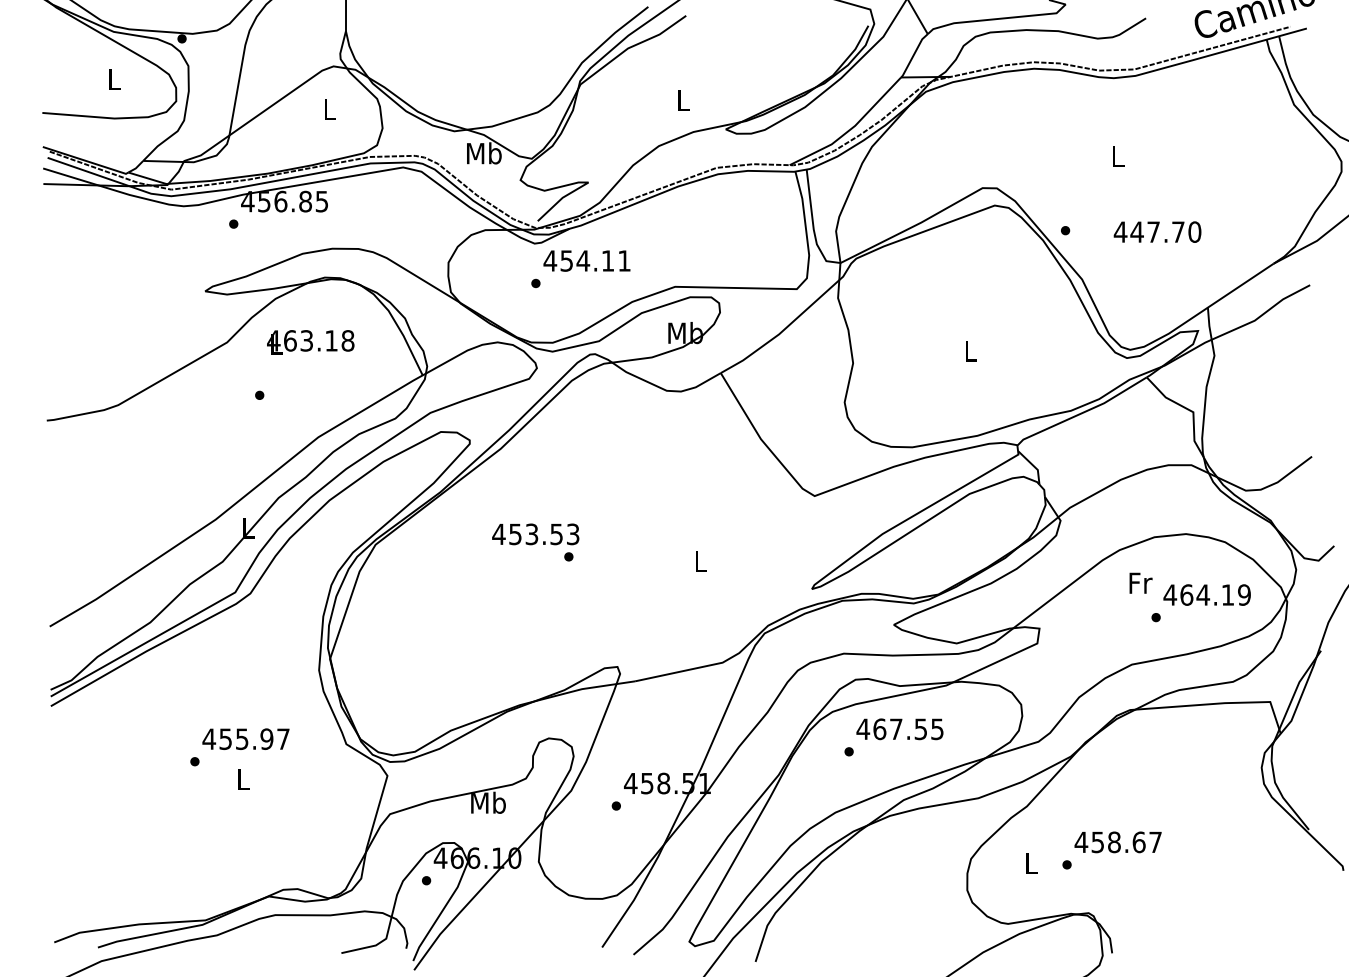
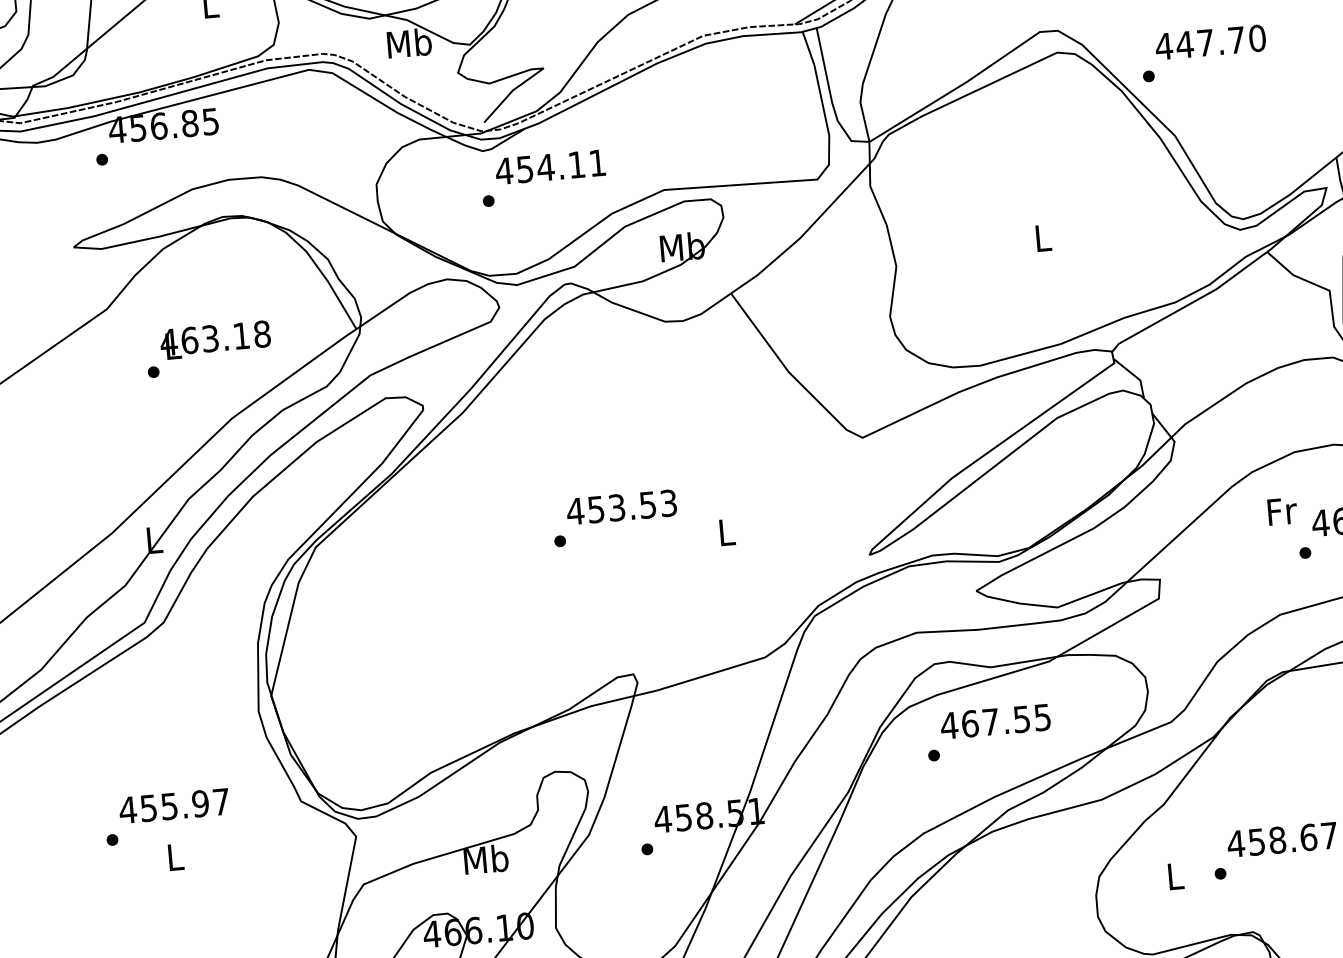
text: (1157, 231) -> (1210, 41), moved
text: (310, 342) -> (215, 340), moved
text: (535, 534) -> (621, 507), moved

